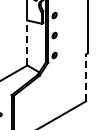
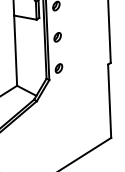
line: (27, 42) -> (15, 49), dashed -> solid
line: (86, 77) -> (110, 100), dashed -> solid

